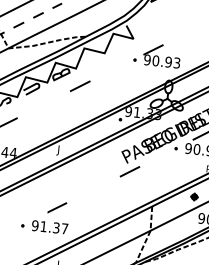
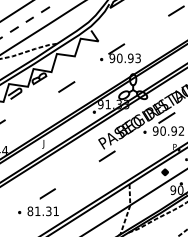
line: (80, 85) -> (66, 86), moved
text: (49, 227) -> (42, 211), 91.37 -> 81.31

